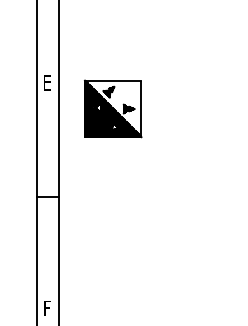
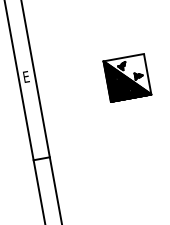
part: (113, 108) -> (127, 77), moved

